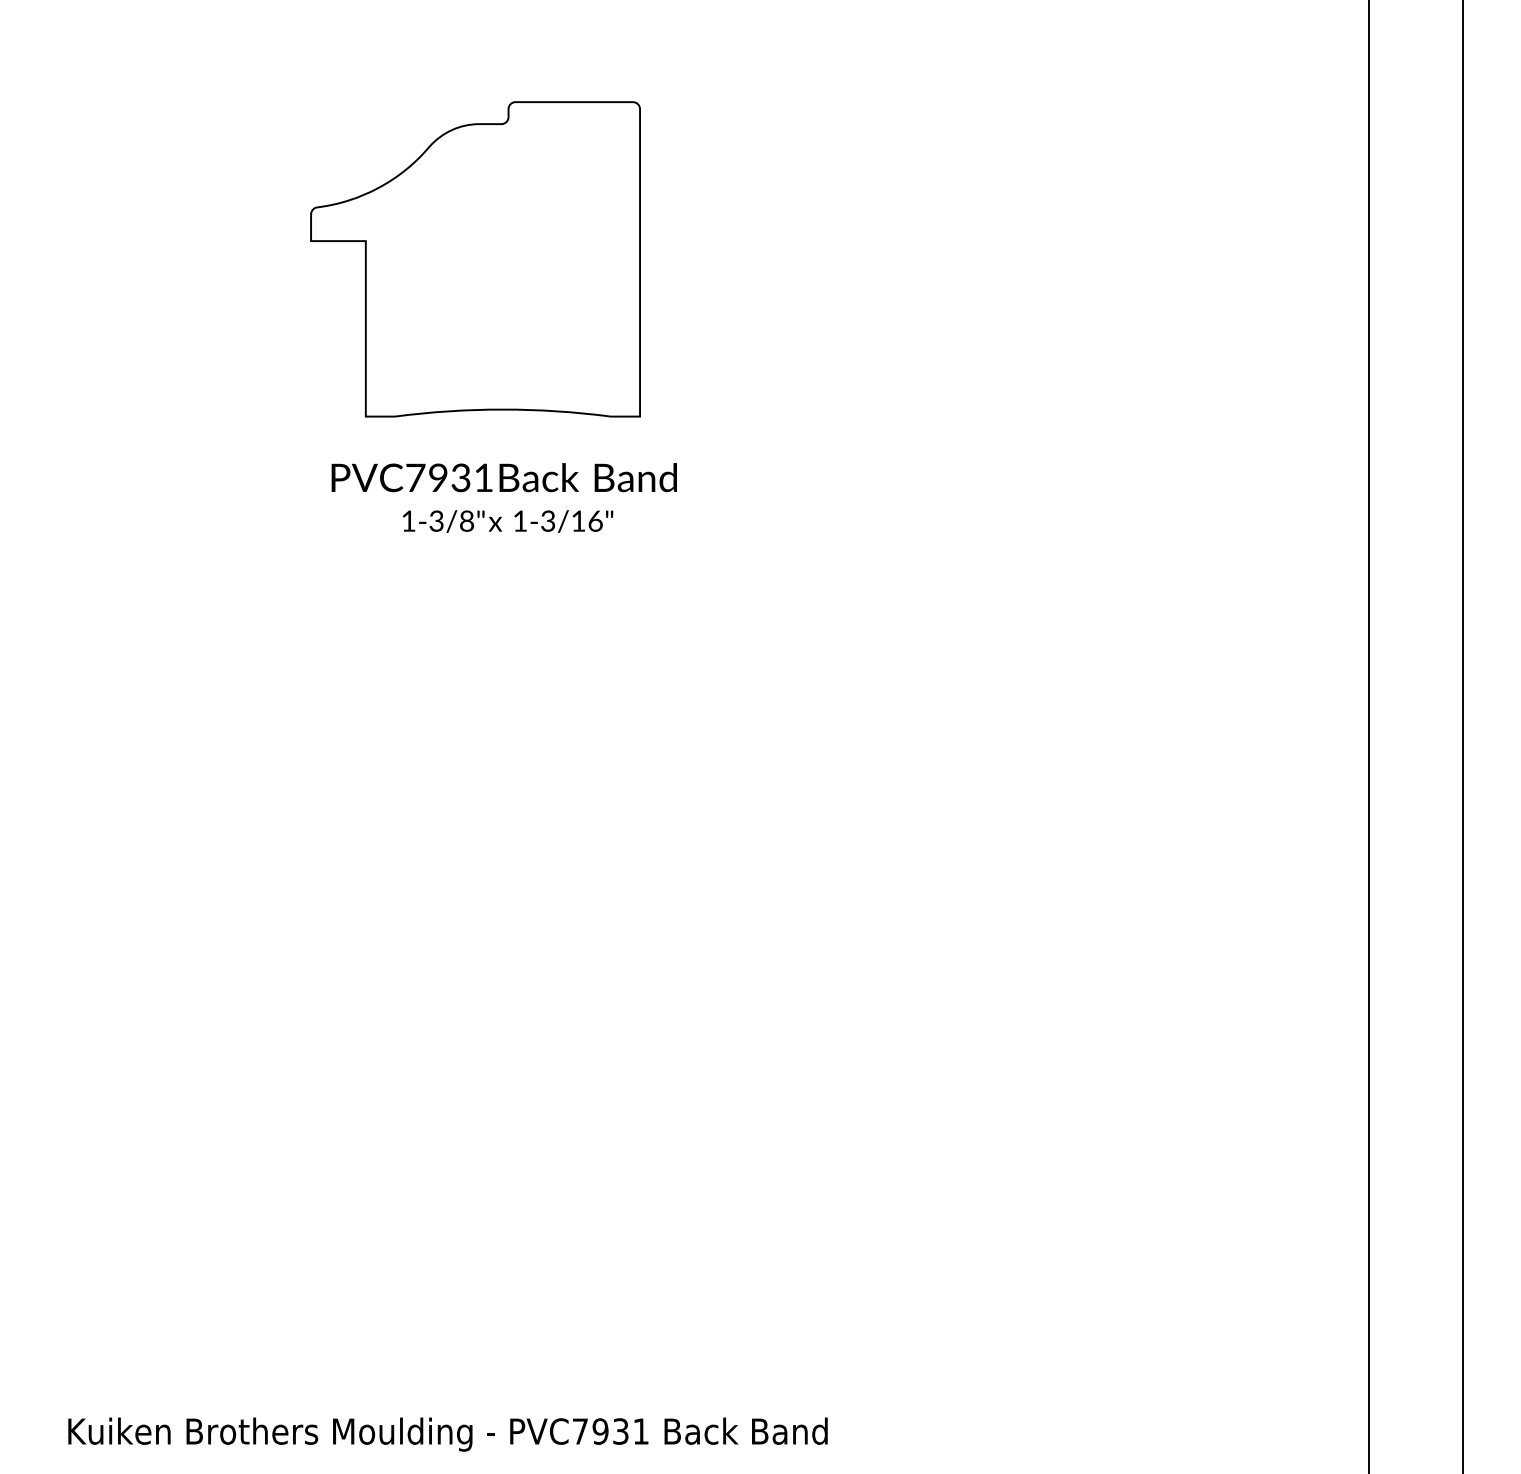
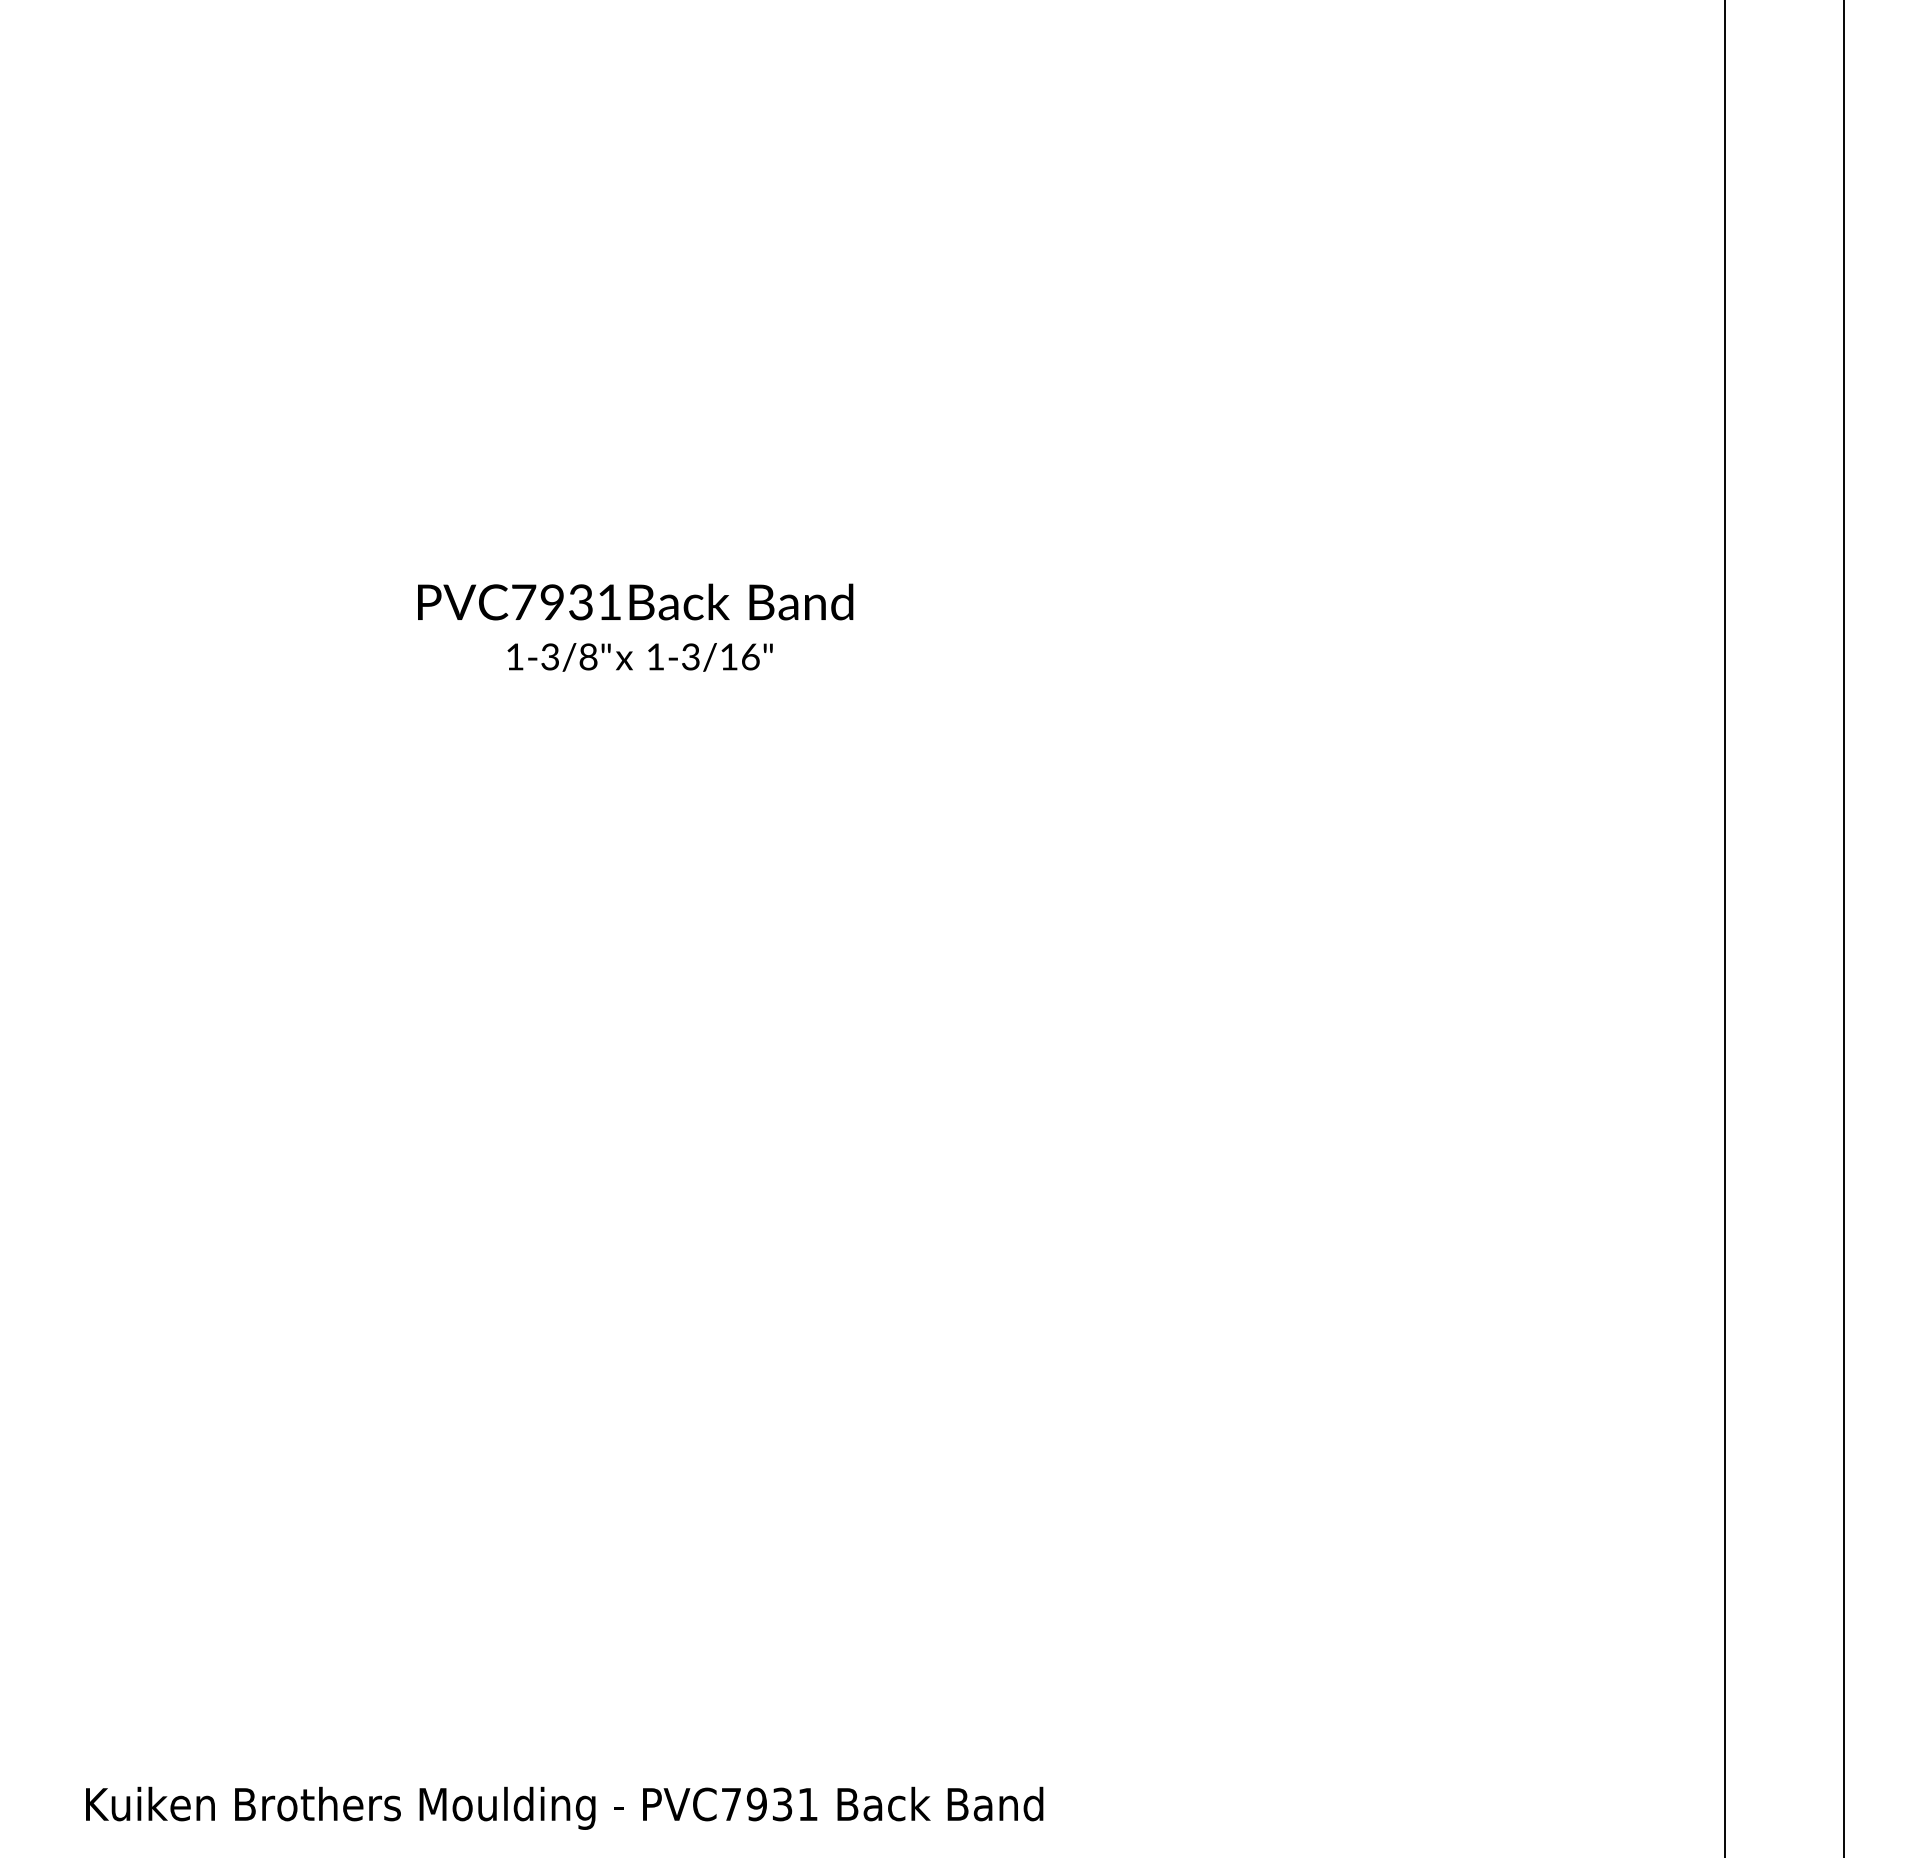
part: (475, 259) -> (599, 327), removed

